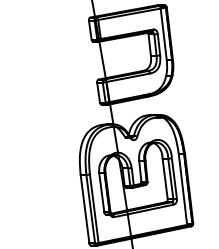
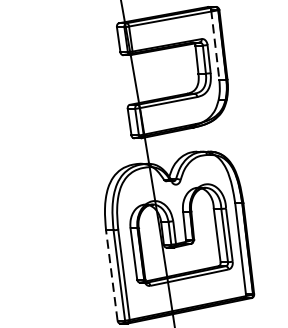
line: (163, 33) -> (215, 44), solid -> dashed
line: (85, 209) -> (112, 275), solid -> dashed

